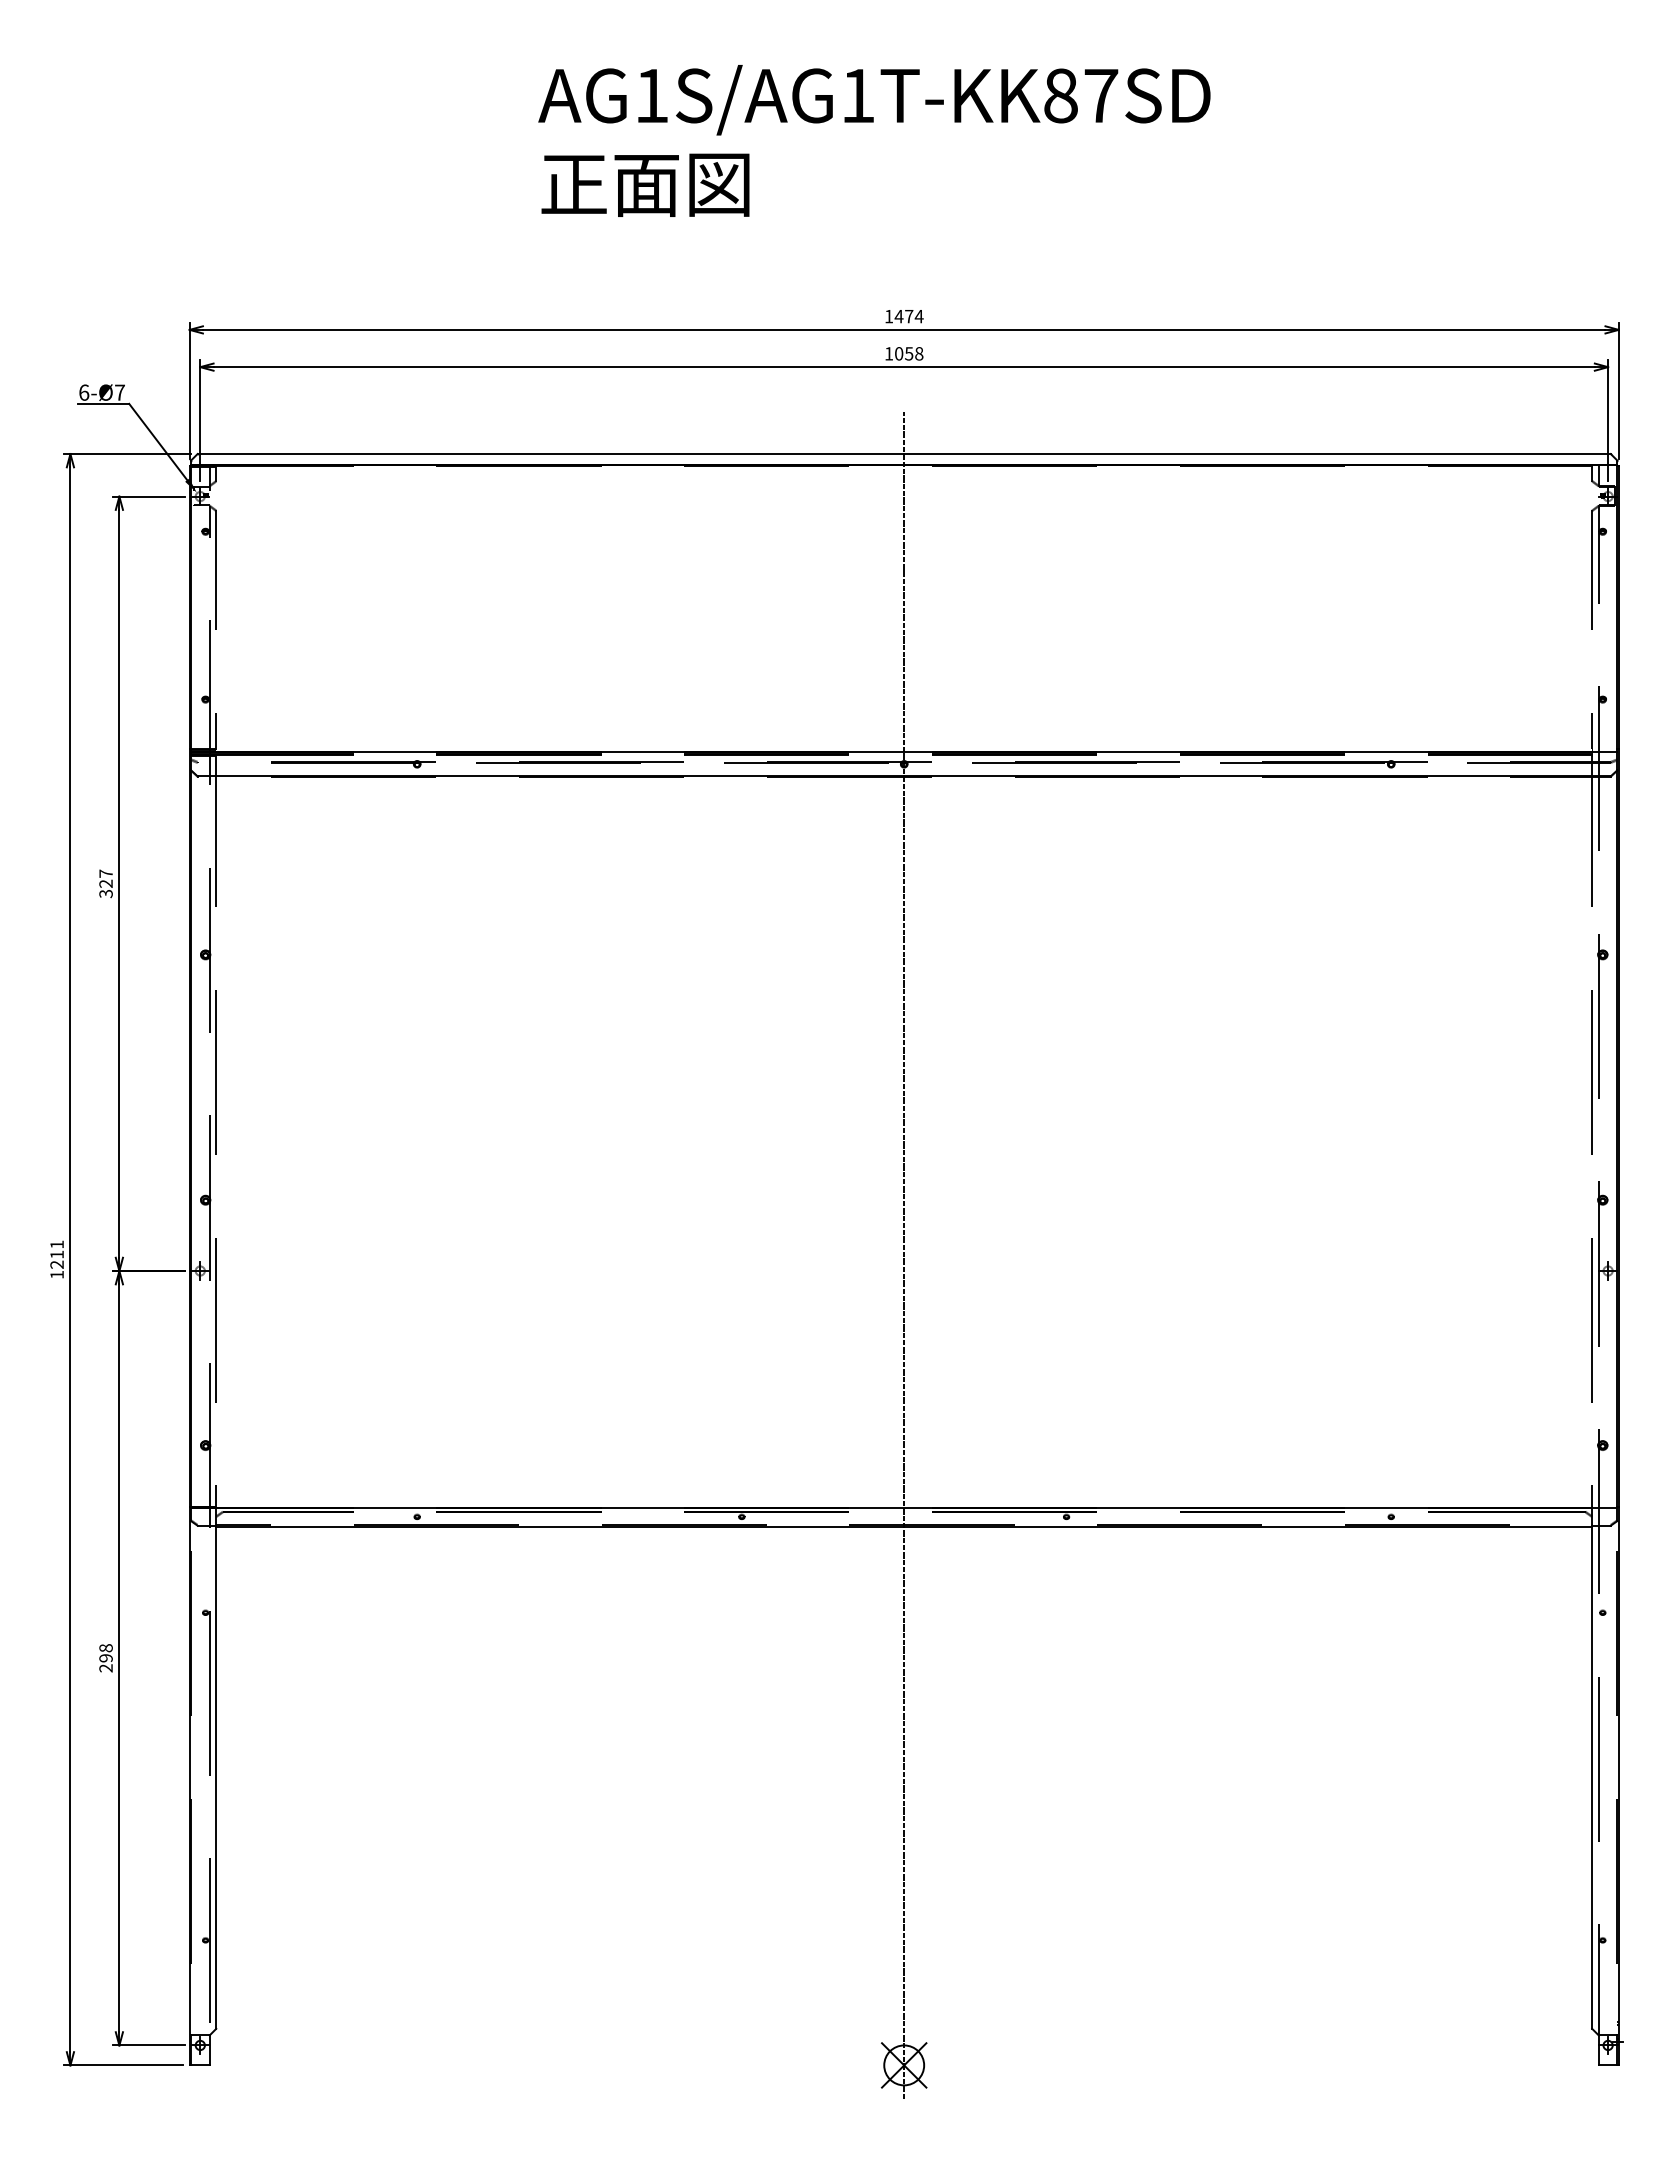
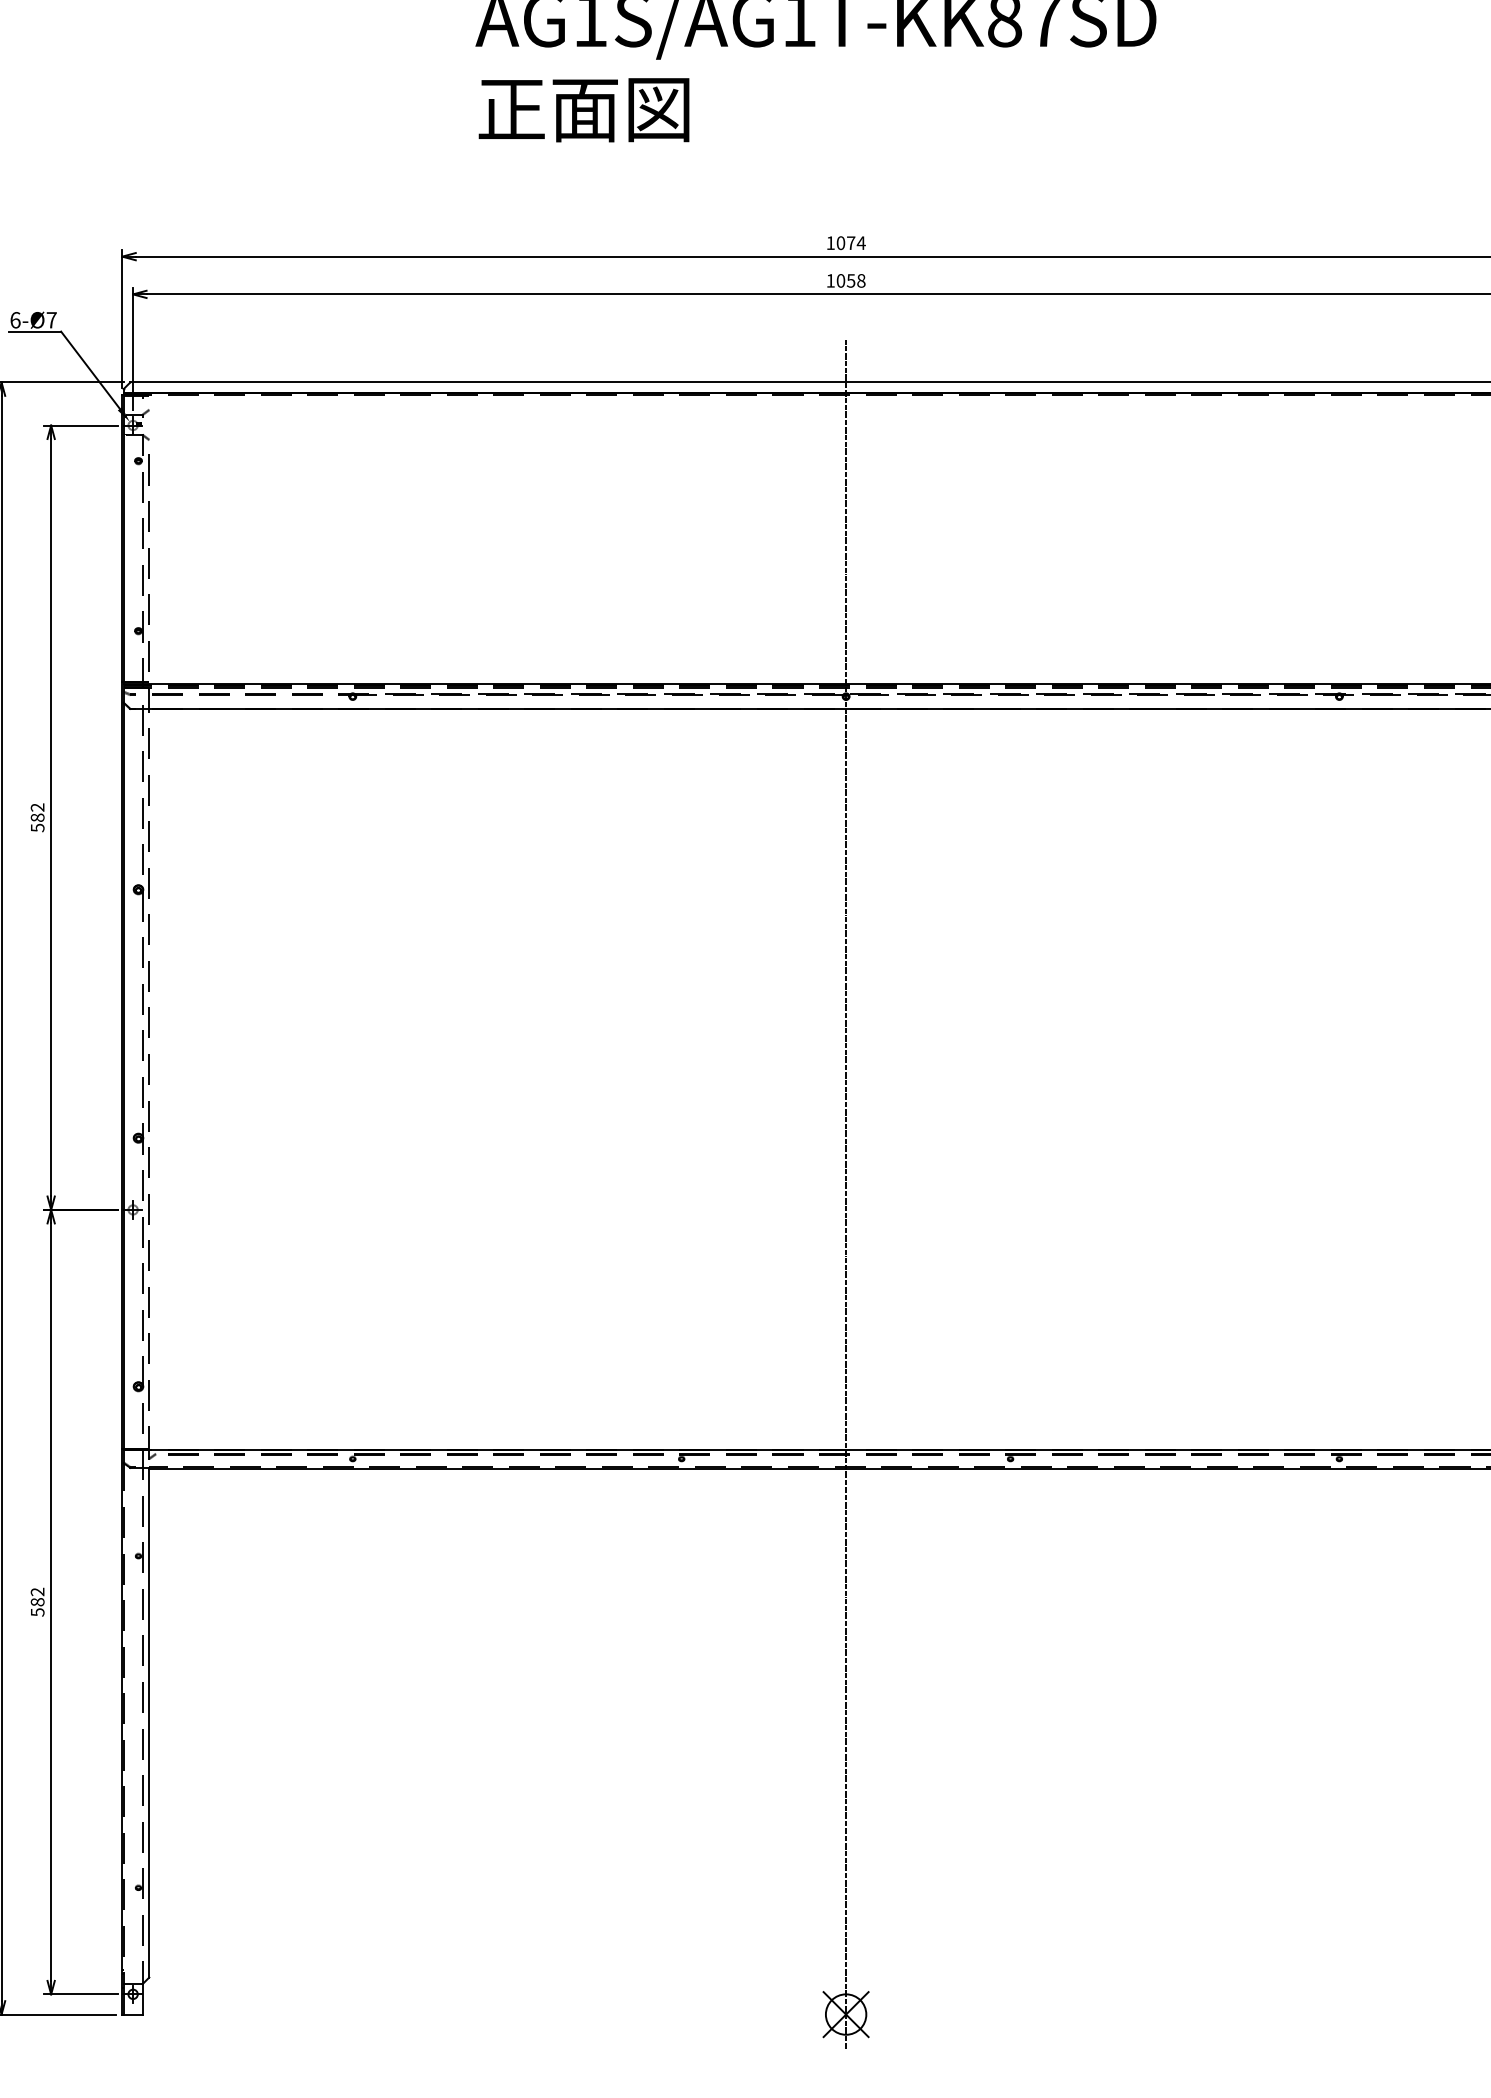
text: (898, 316) -> (840, 243), 1474 -> 1074
text: (105, 883) -> (37, 817), 327 -> 582
text: (105, 1658) -> (37, 1602), 298 -> 582

